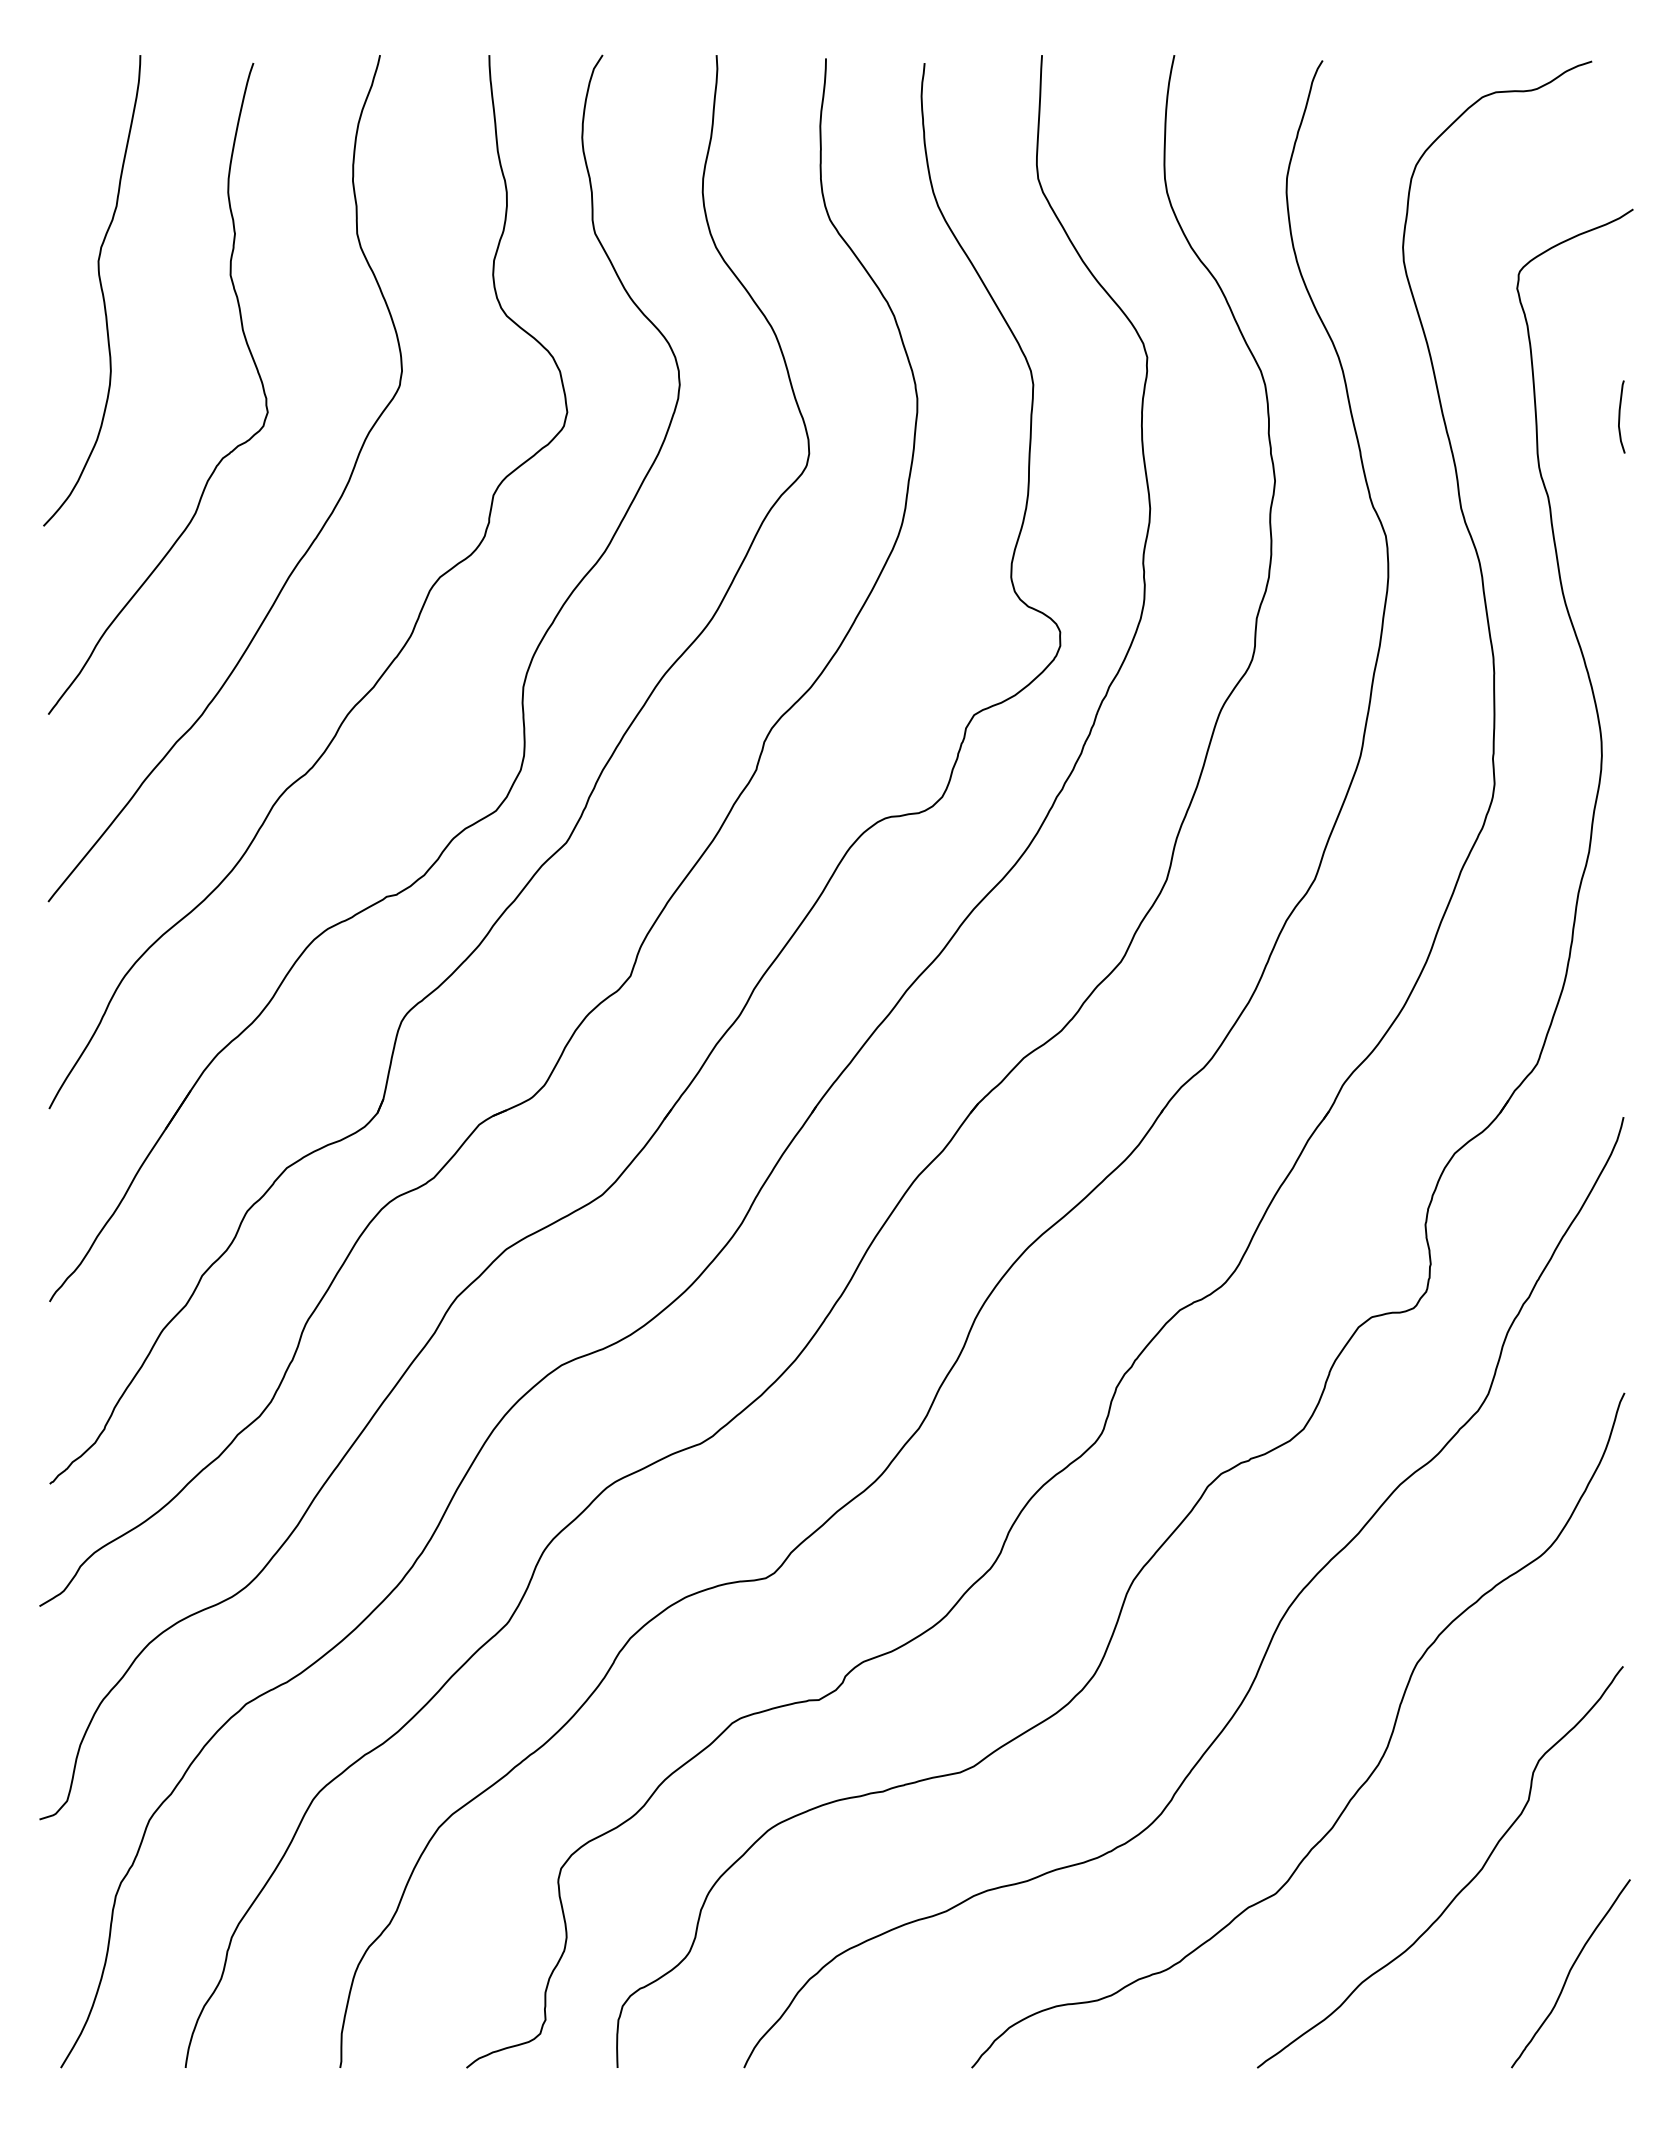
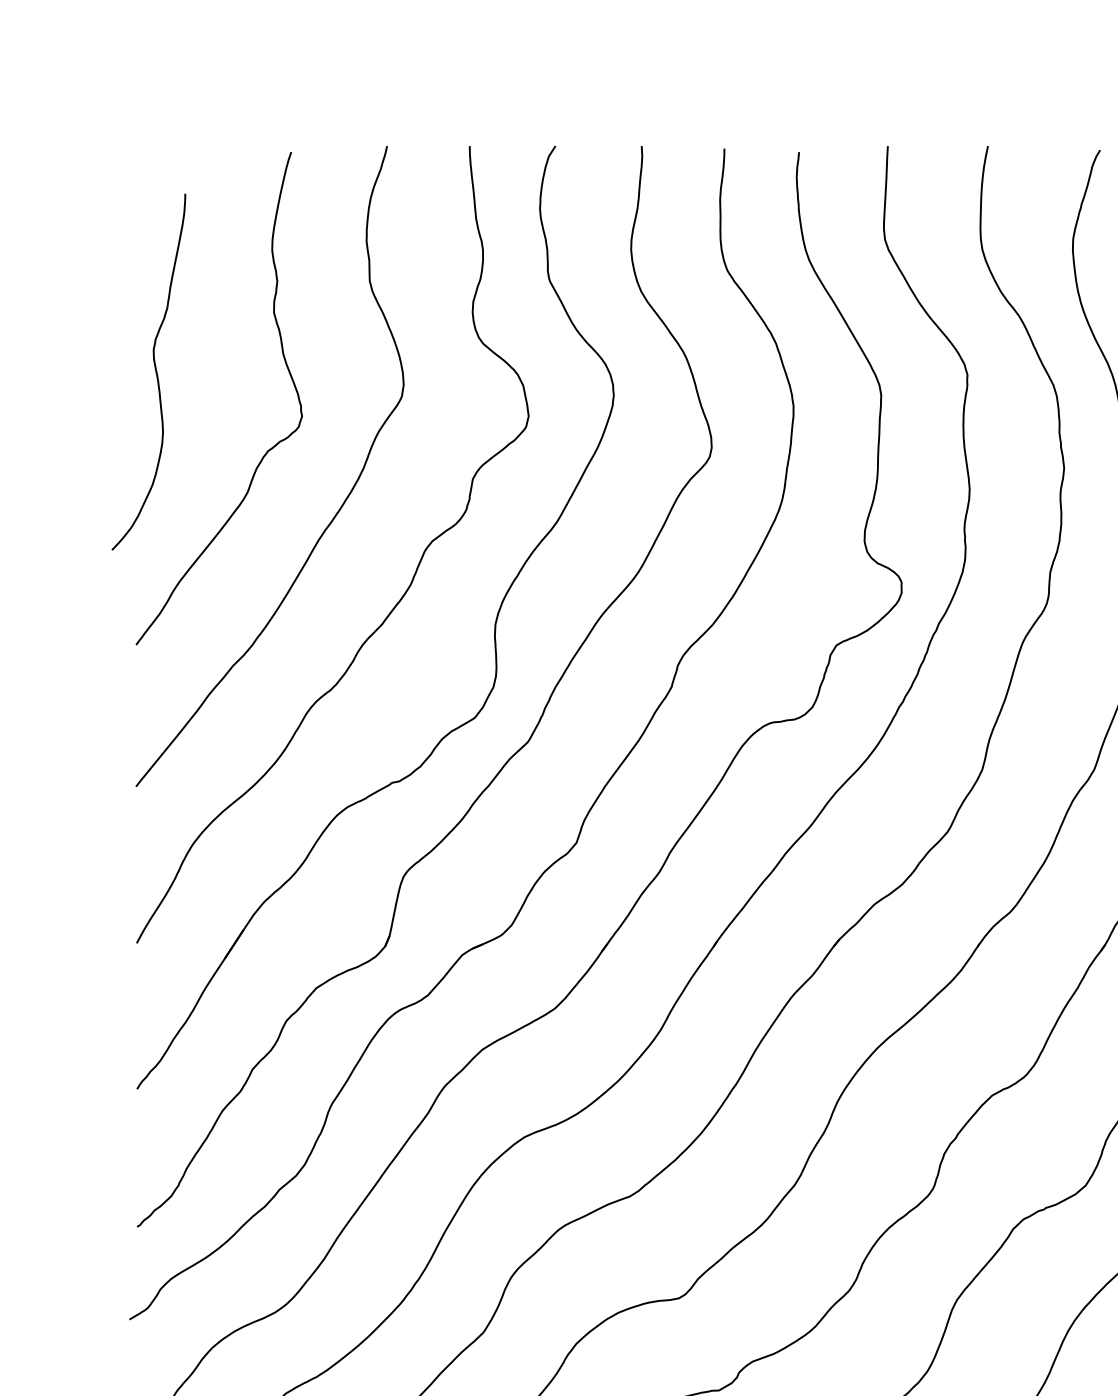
curve: (100, 288) -> (155, 370), moved

